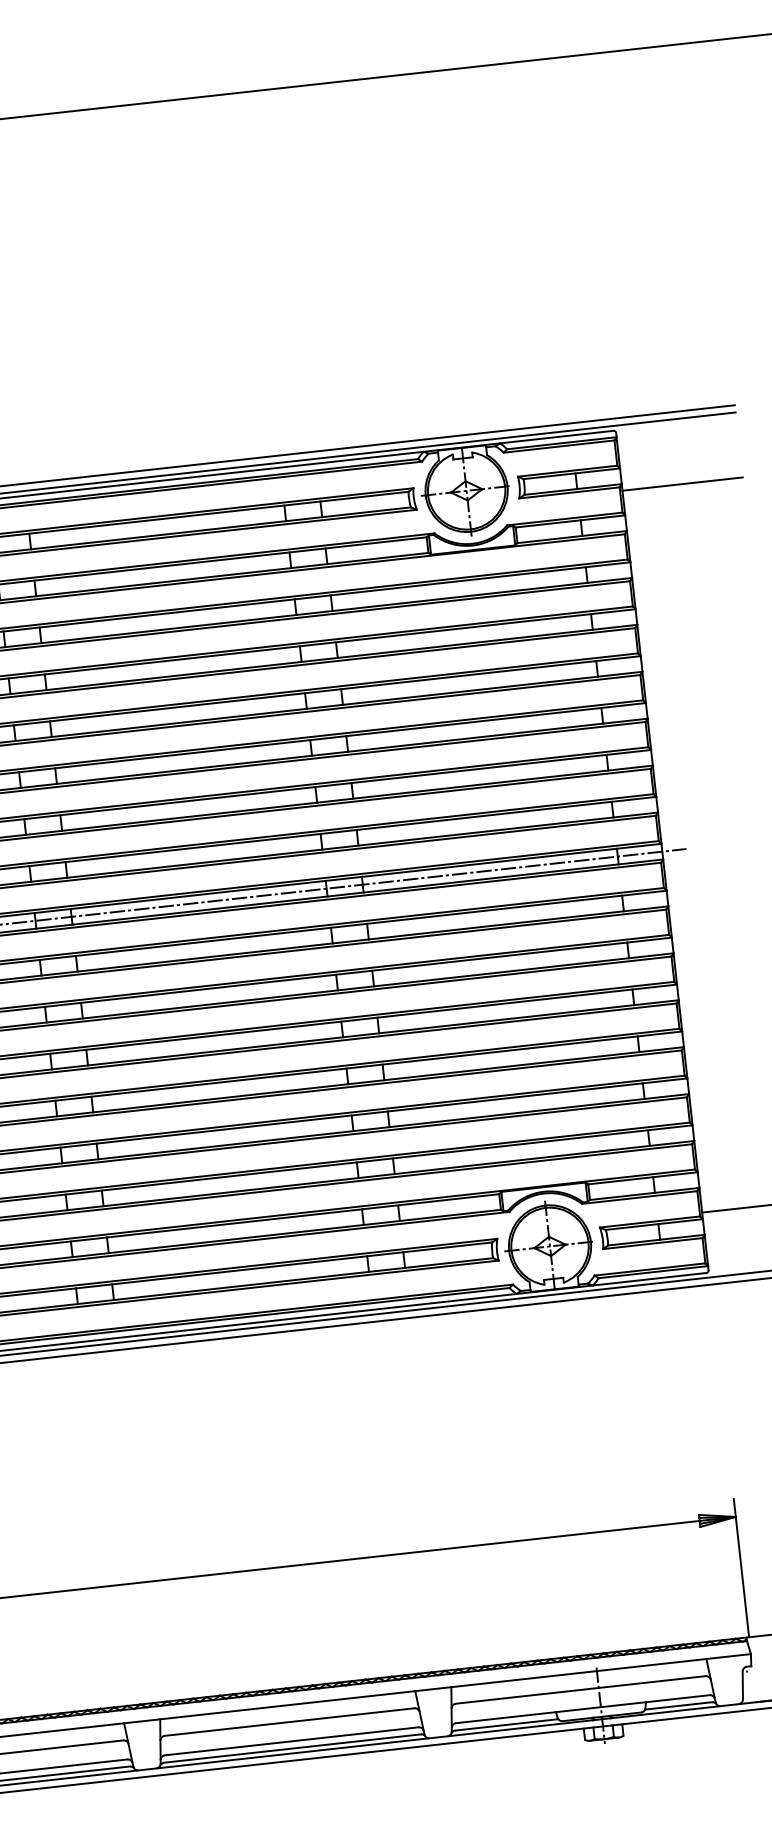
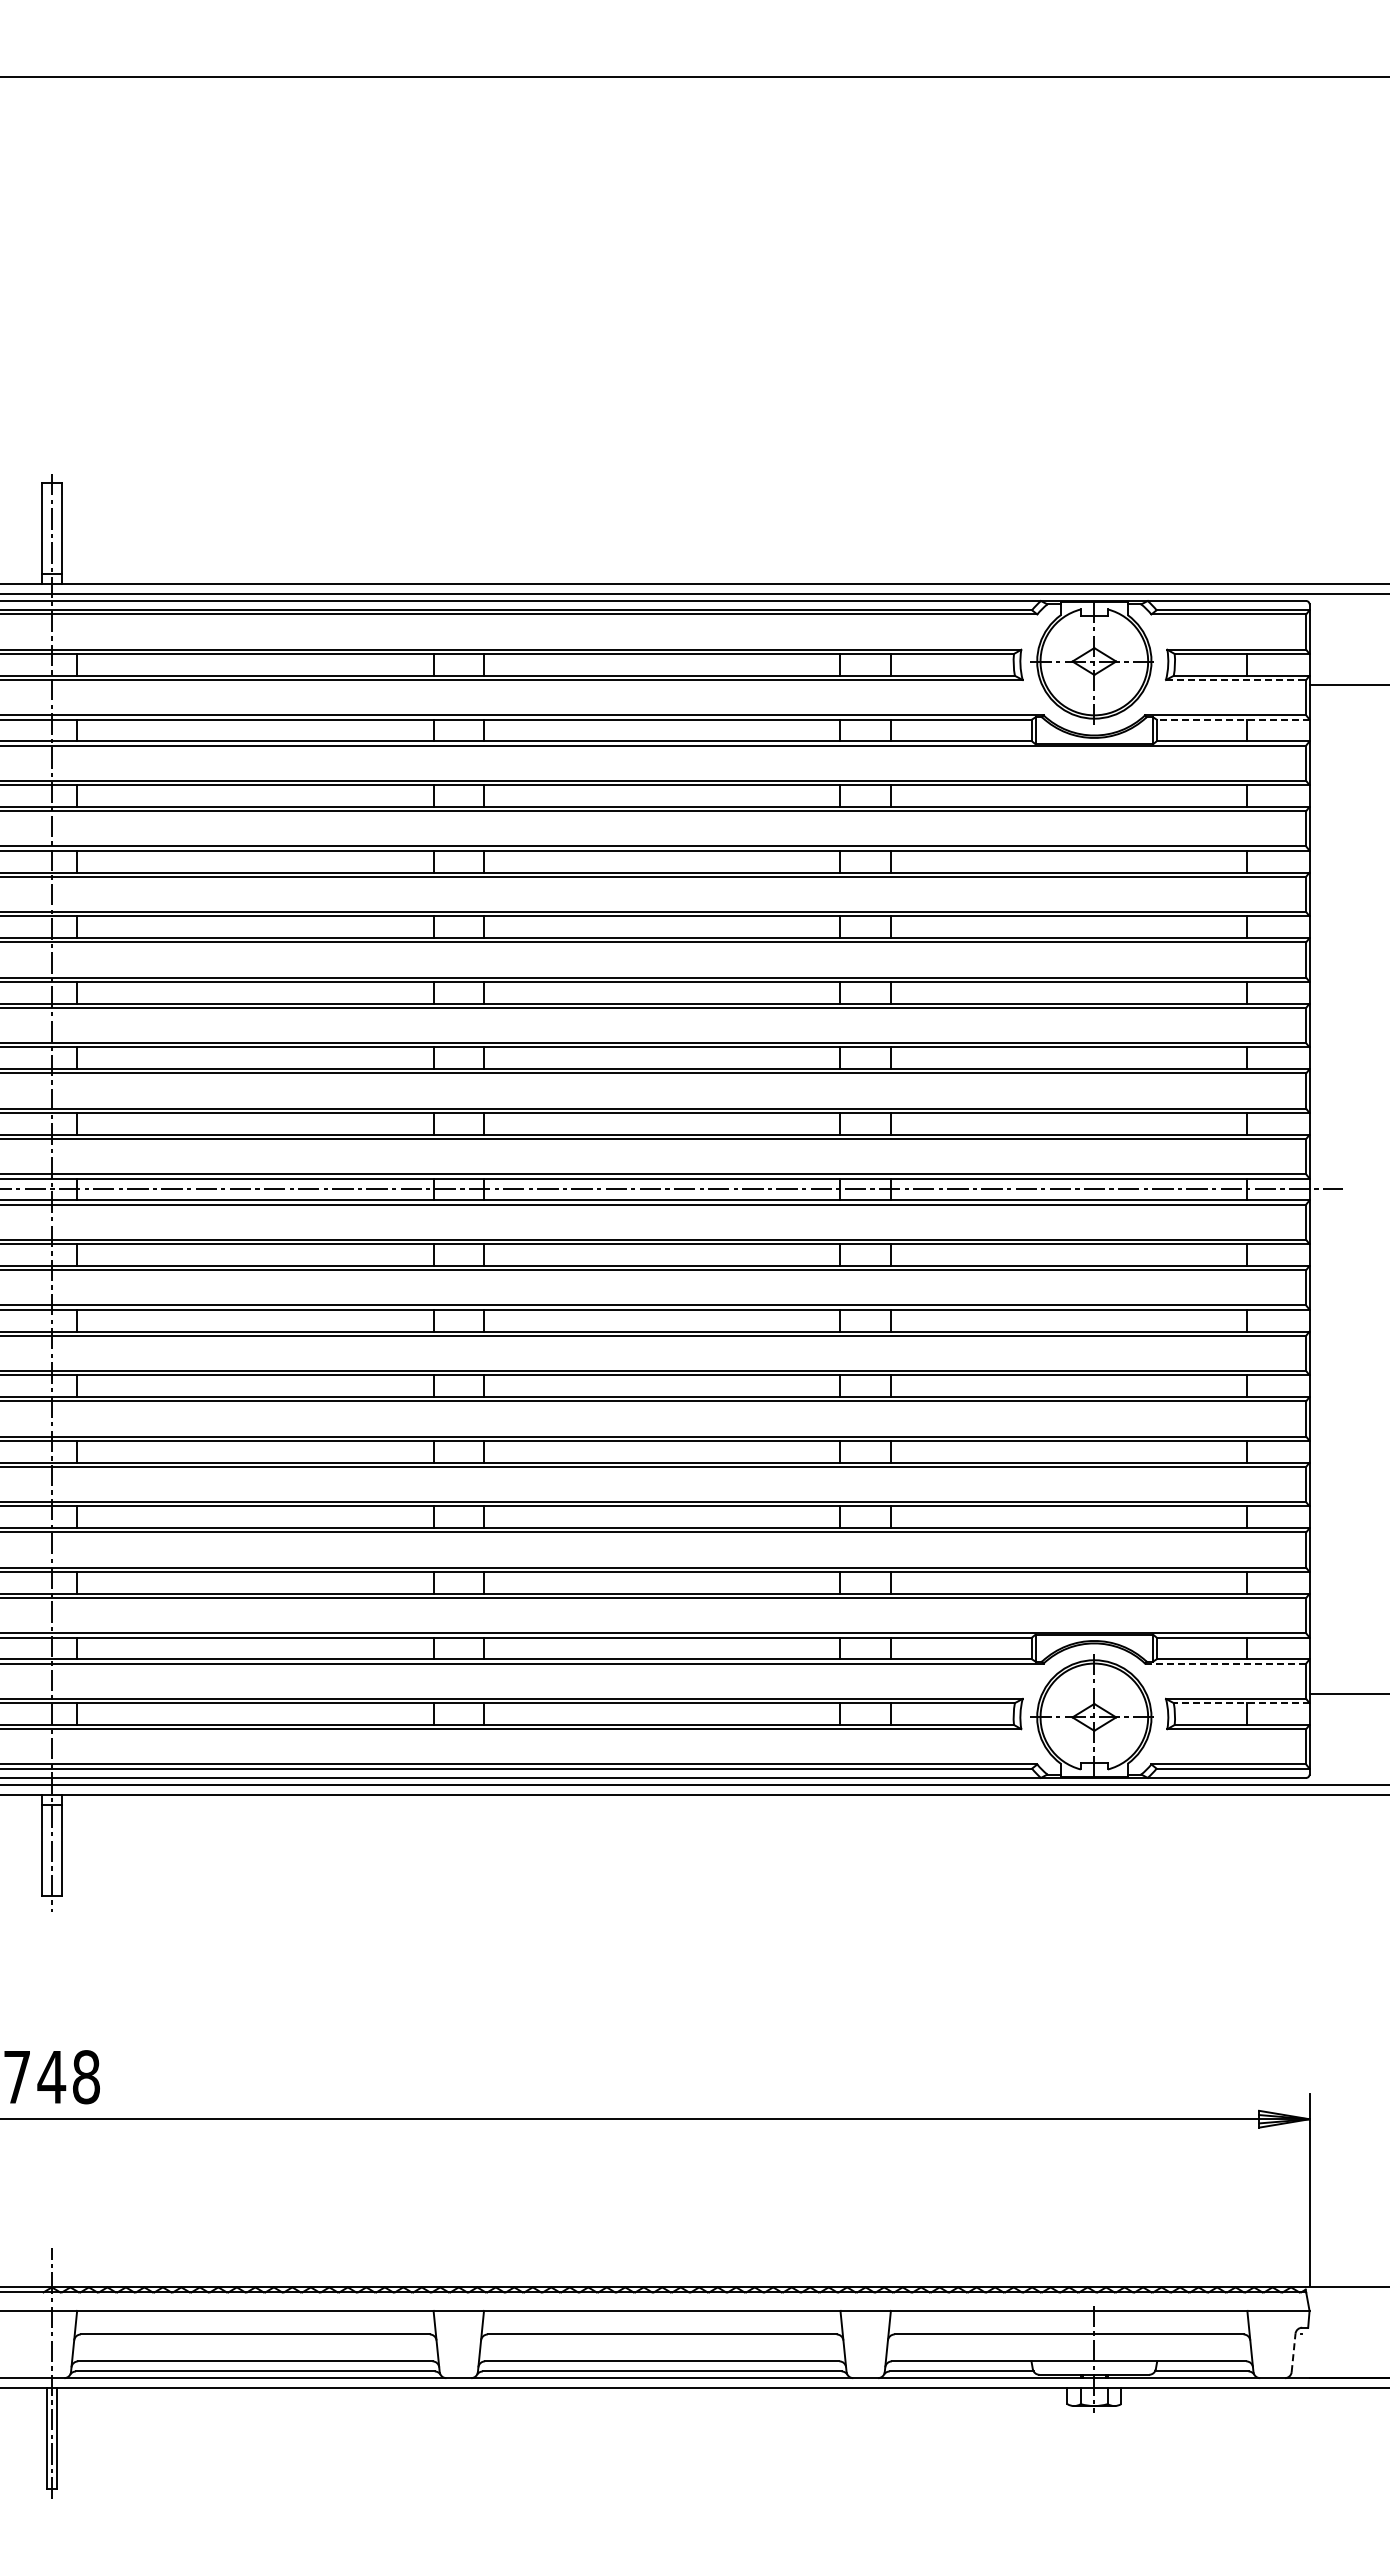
line: (569, 493) -> (1236, 680), solid -> dashed
line: (570, 521) -> (1233, 719), solid -> dashed
line: (639, 1197) -> (1225, 1663), solid -> dashed
line: (654, 1224) -> (1241, 1703), solid -> dashed
line: (742, 1685) -> (1293, 2352), solid -> dashed

